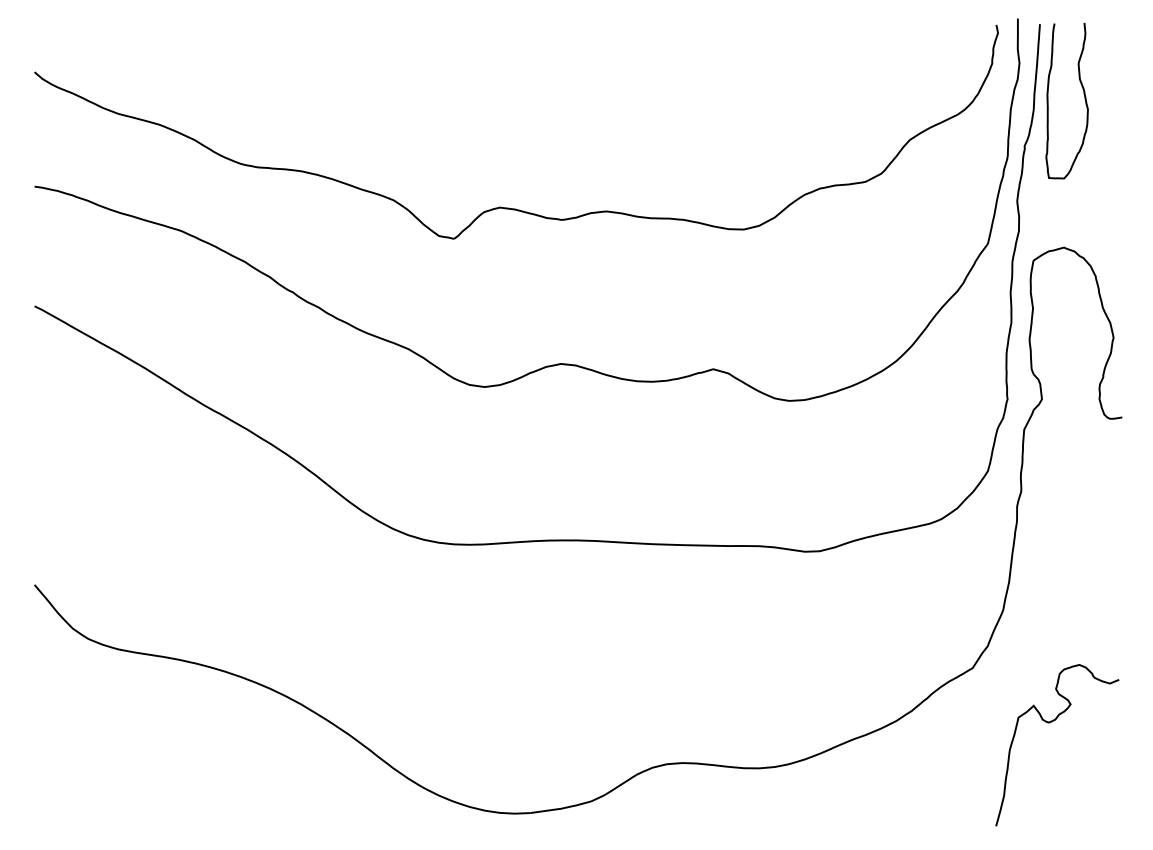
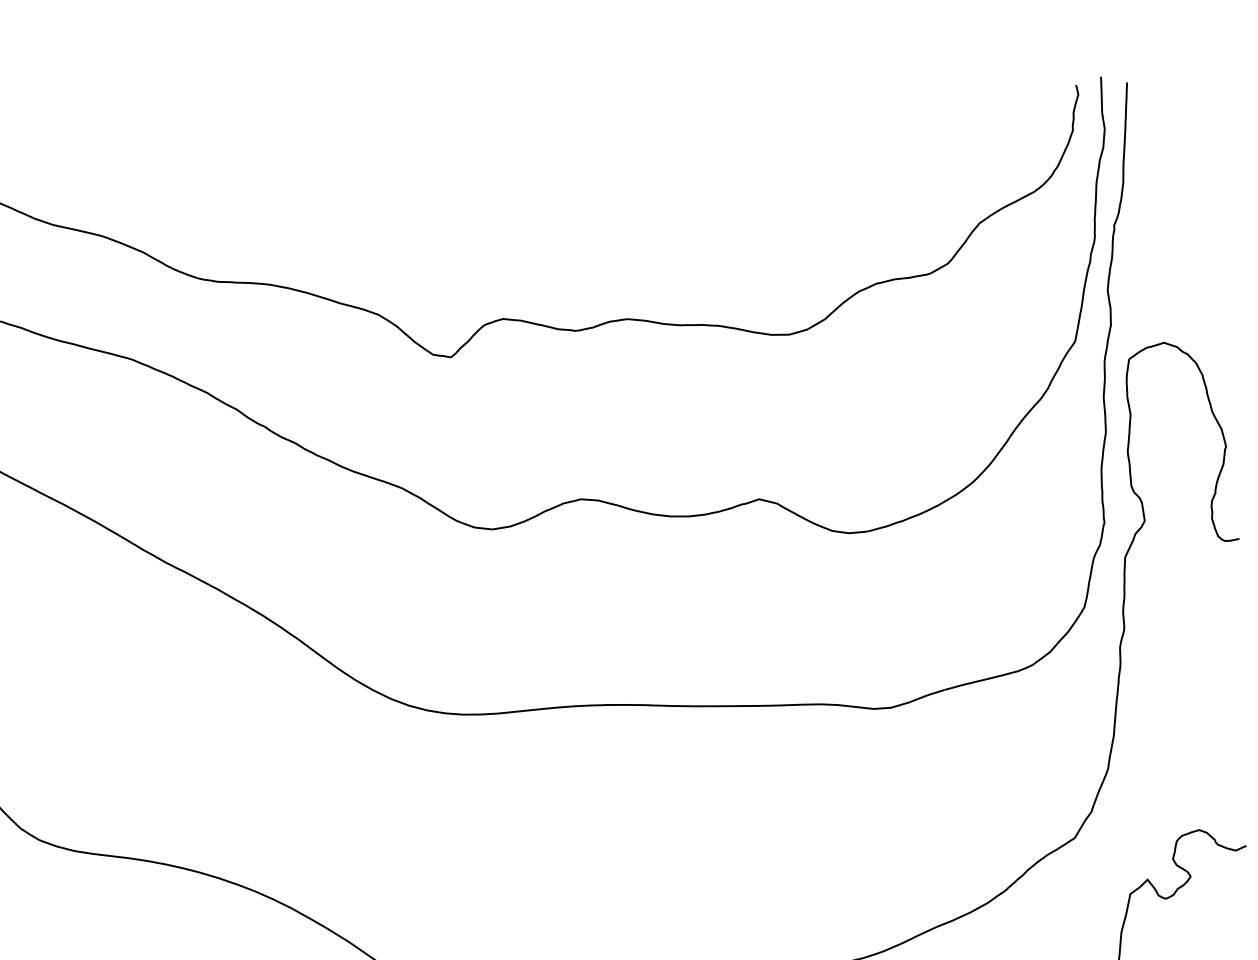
curve: (1048, 101) -> (1140, 172), removed

